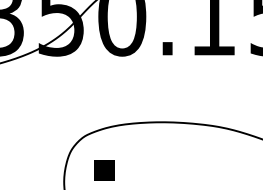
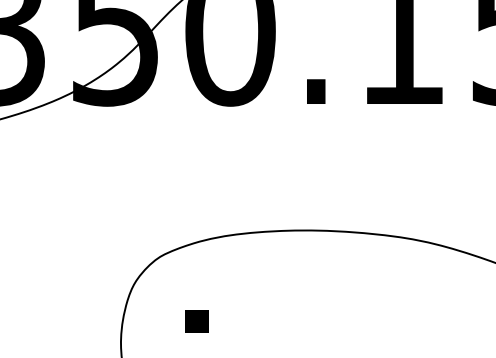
part: (104, 170) -> (197, 321), size x0.6

